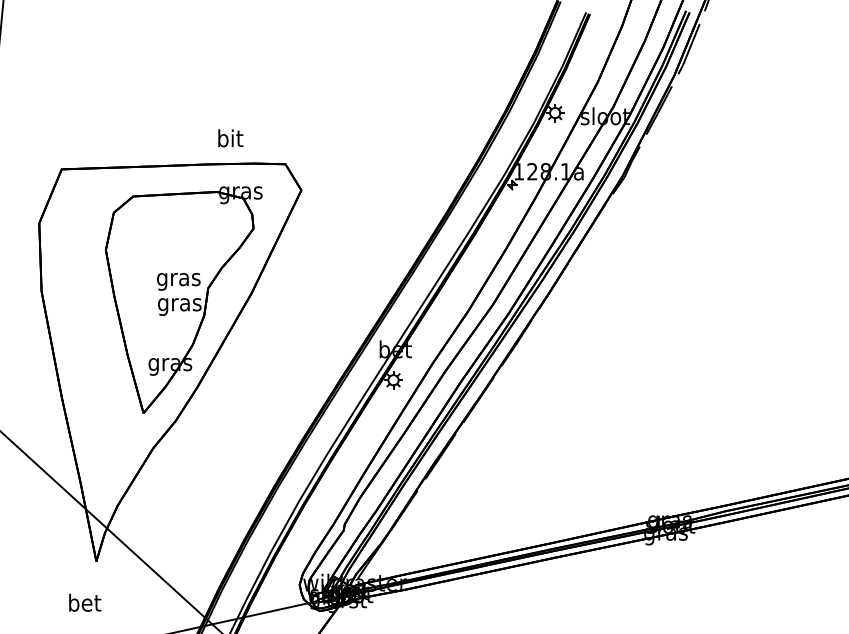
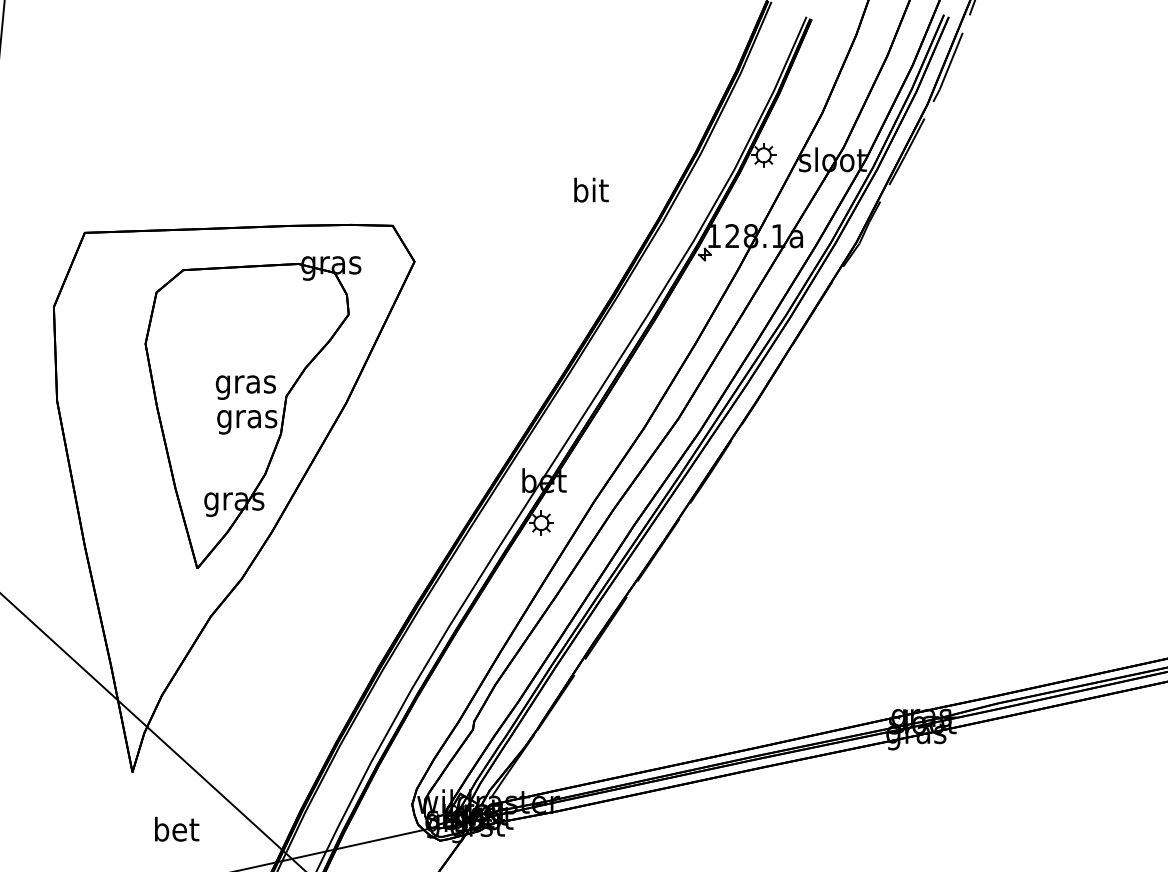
text: (230, 137) -> (591, 189), moved
text: (85, 602) -> (177, 828), moved

